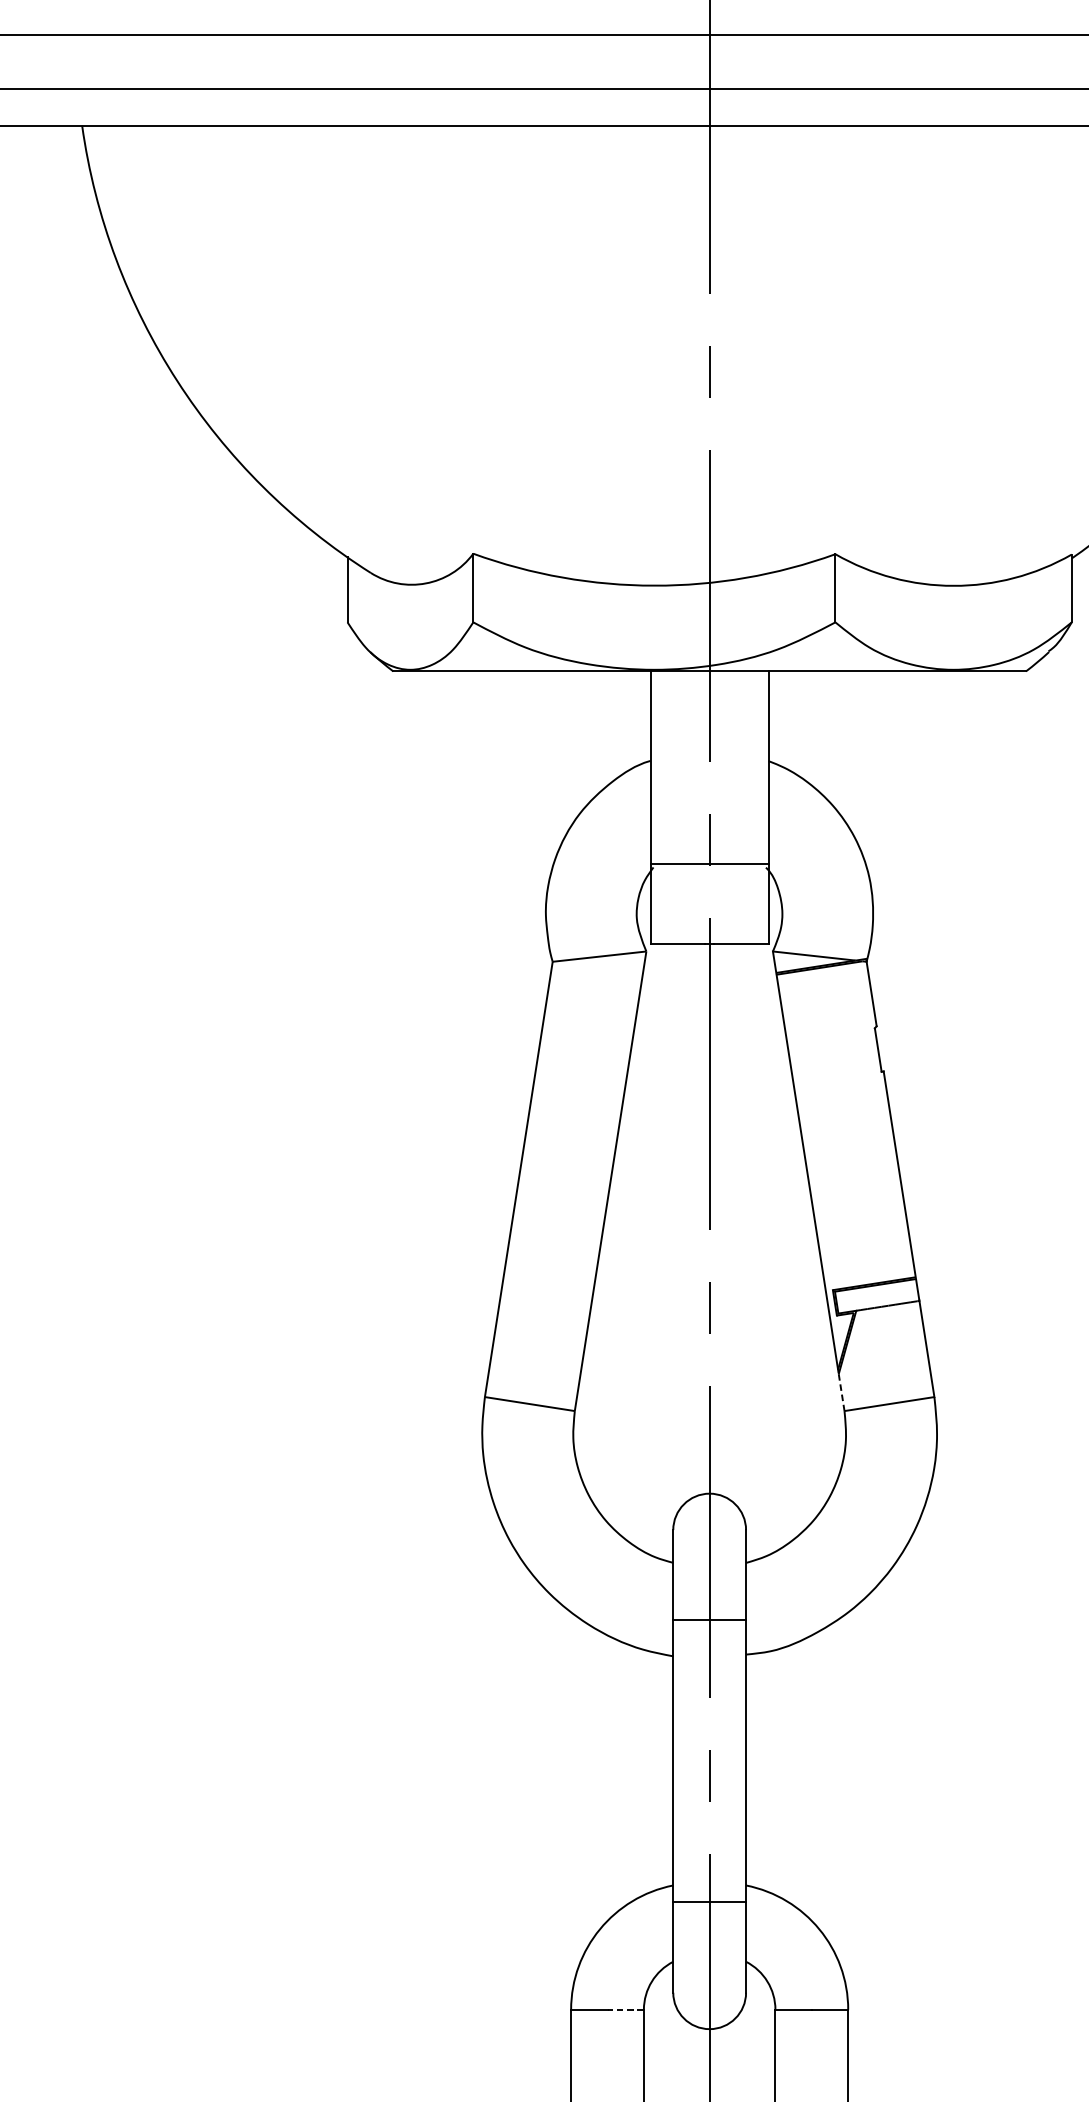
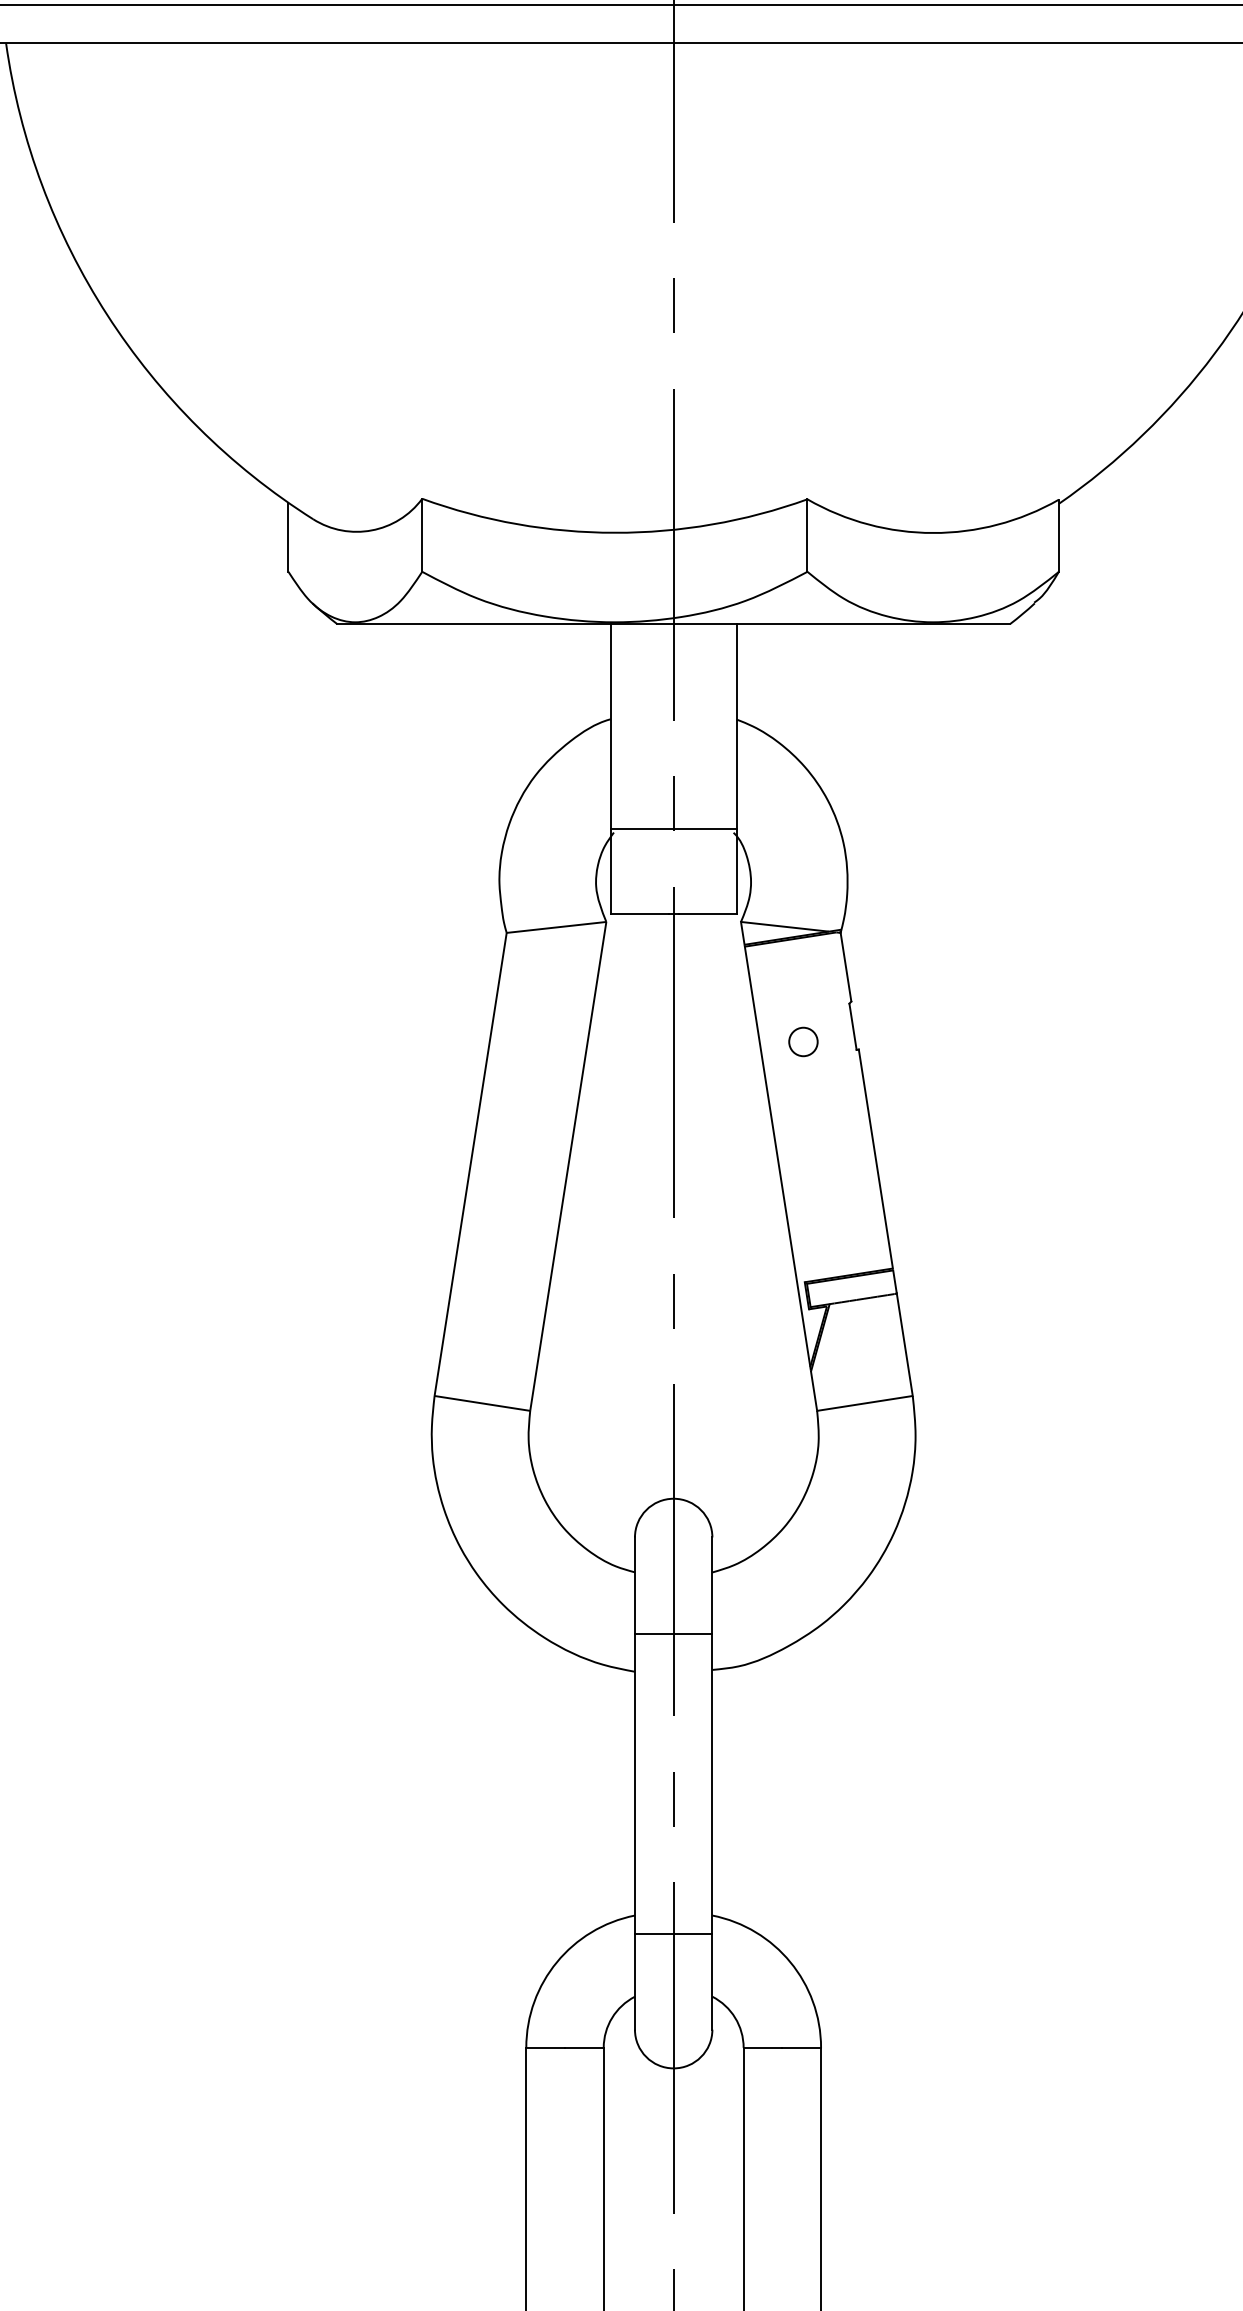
circle: (831, 1063) -> (803, 1041), added
line: (842, 1392) -> (814, 1391), dashed -> solid
line: (624, 2009) -> (583, 2047), dashed -> solid

